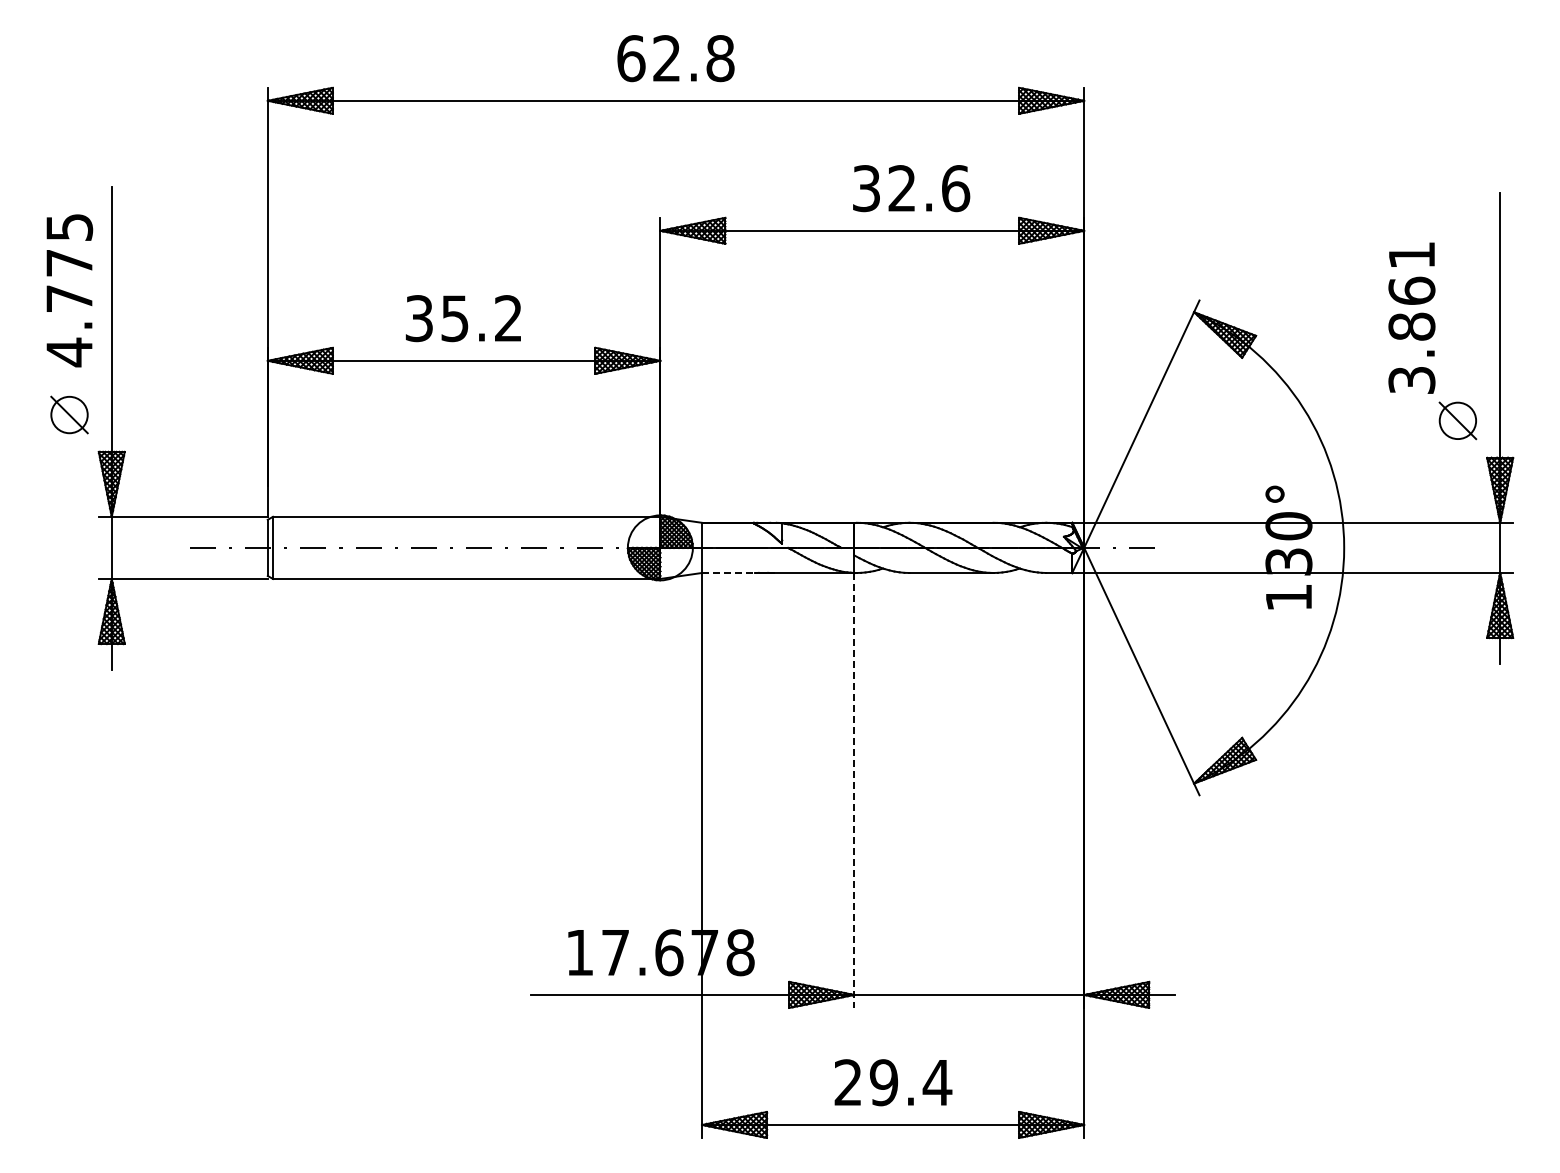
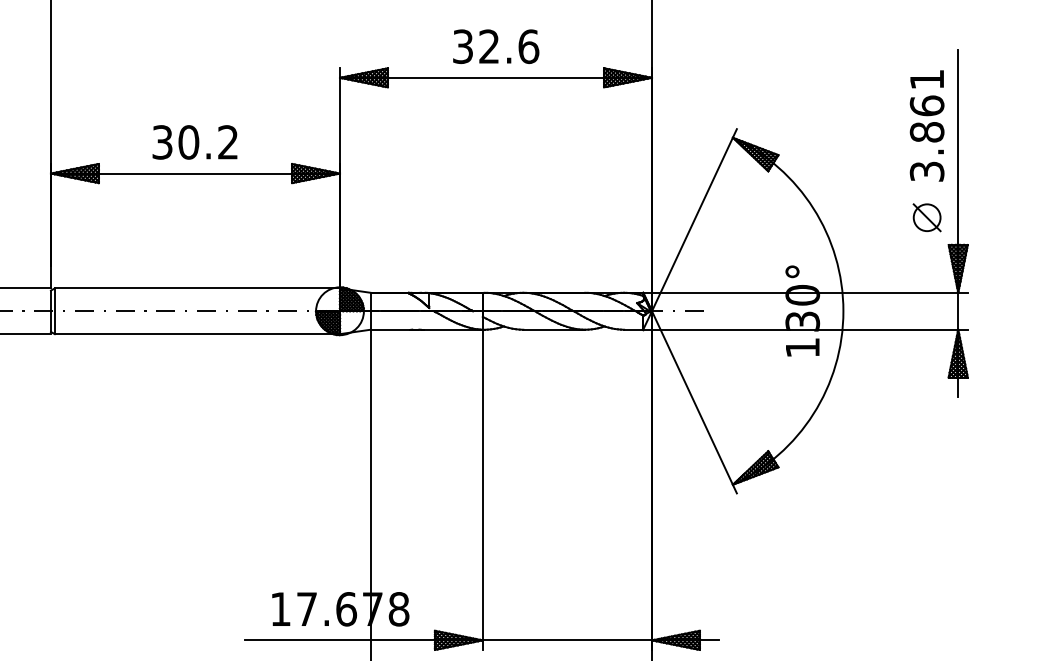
text: (911, 188) -> (496, 46), moved
text: (1411, 317) -> (926, 125), moved
text: (455, 318) -> (189, 142), 35.2 -> 30.2
line: (728, 572) -> (390, 329), dashed -> solid
line: (854, 790) -> (482, 489), dashed -> solid

